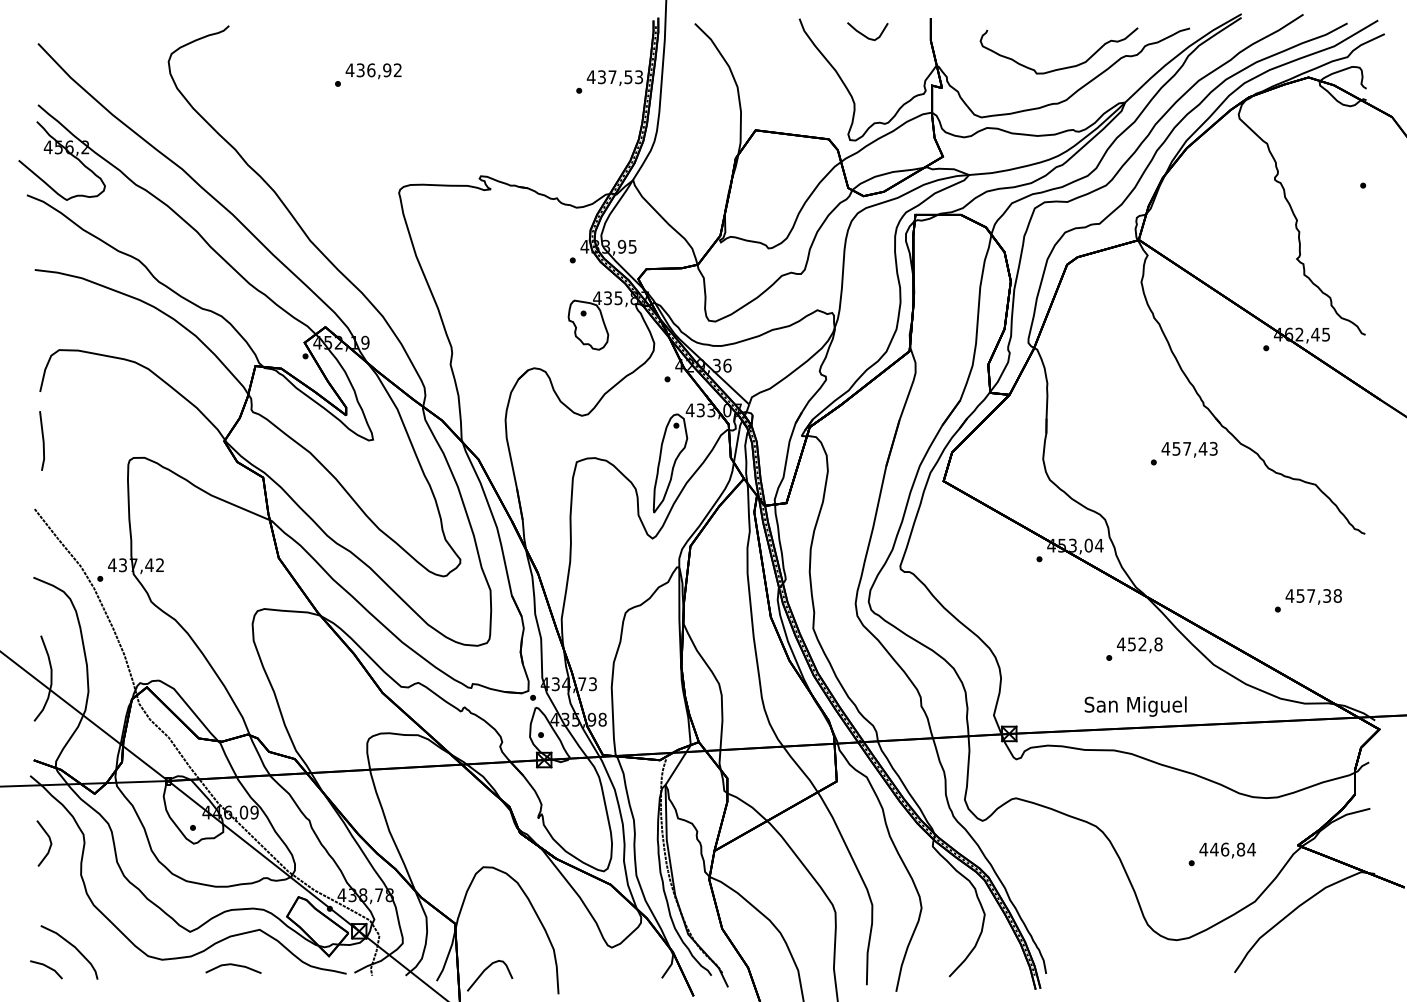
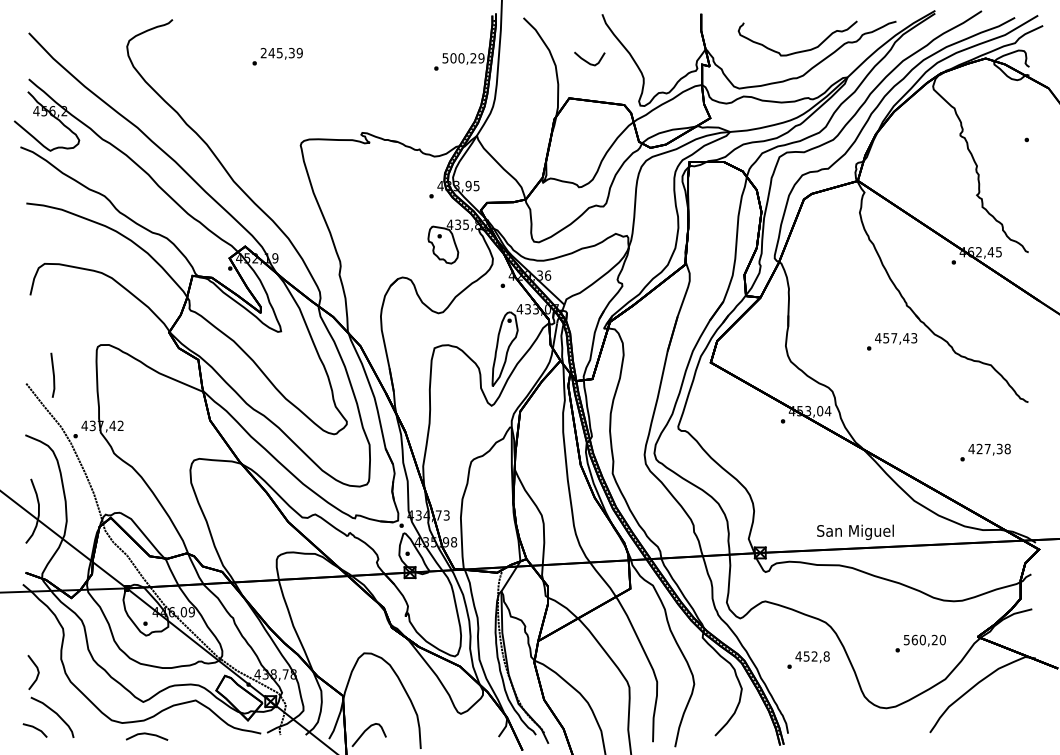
curve: (866, 34) -> (588, 61), moved
text: (373, 69) -> (281, 52), 436,92 -> 245,39
text: (615, 77) -> (463, 58), 437,53 -> 500,29
line: (41, 439) -> (52, 374), moved
text: (1300, 595) -> (979, 448), 457,38 -> 427,38
text: (1134, 648) -> (808, 659), moved
line: (49, 843) -> (37, 672), moved
text: (1227, 848) -> (924, 639), 446,84 -> 560,20
line: (232, 965) -> (146, 734), moved

